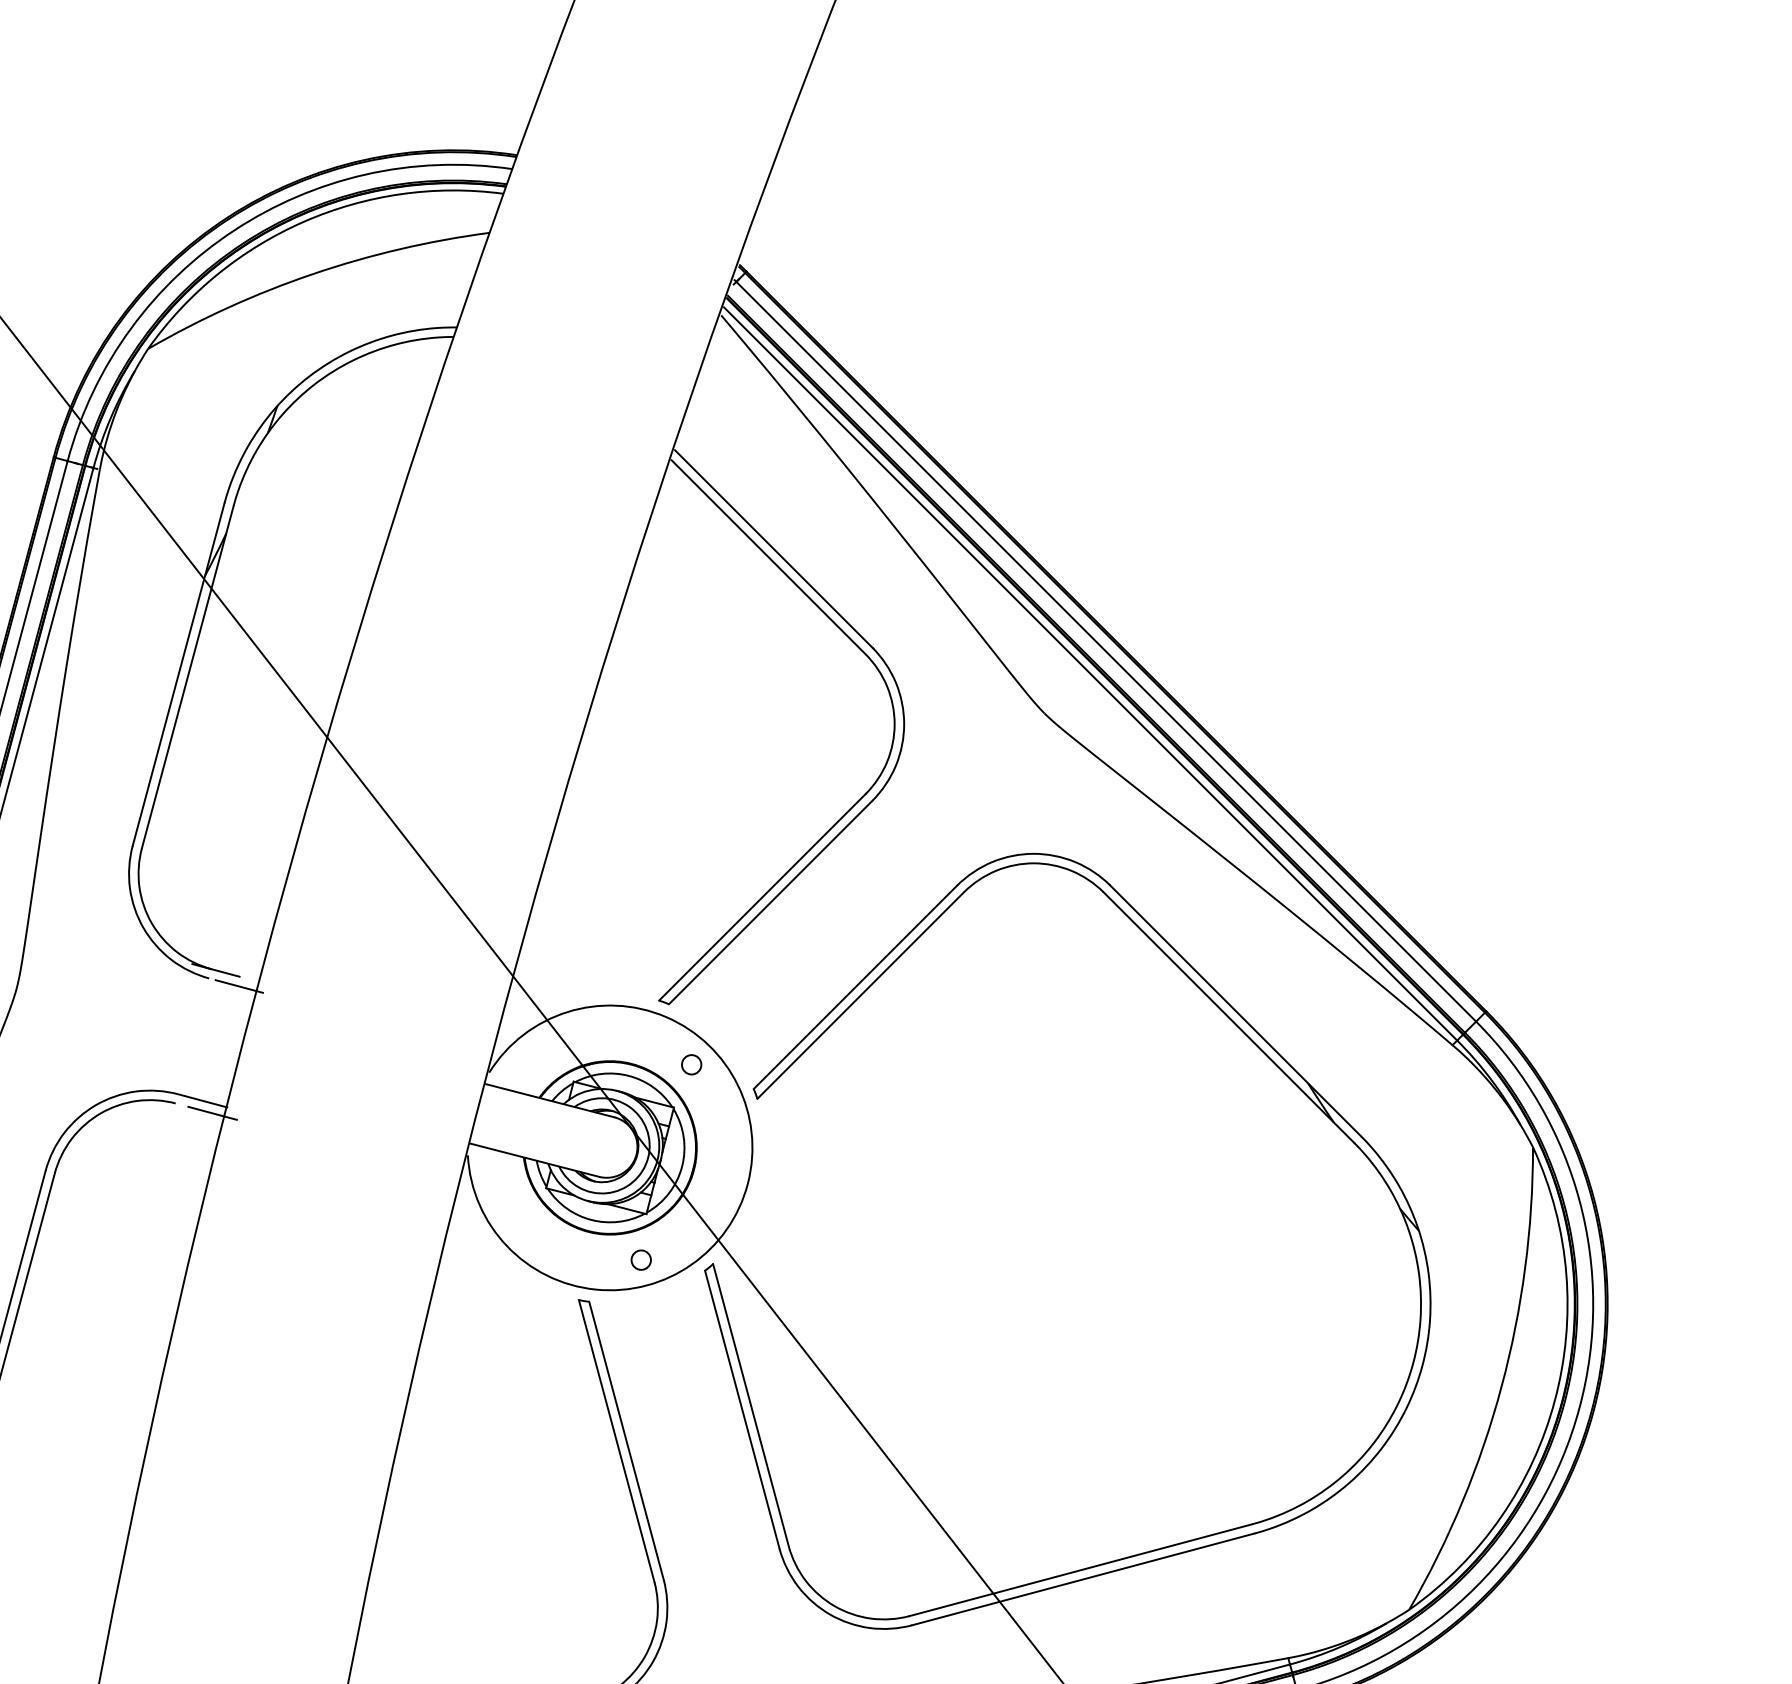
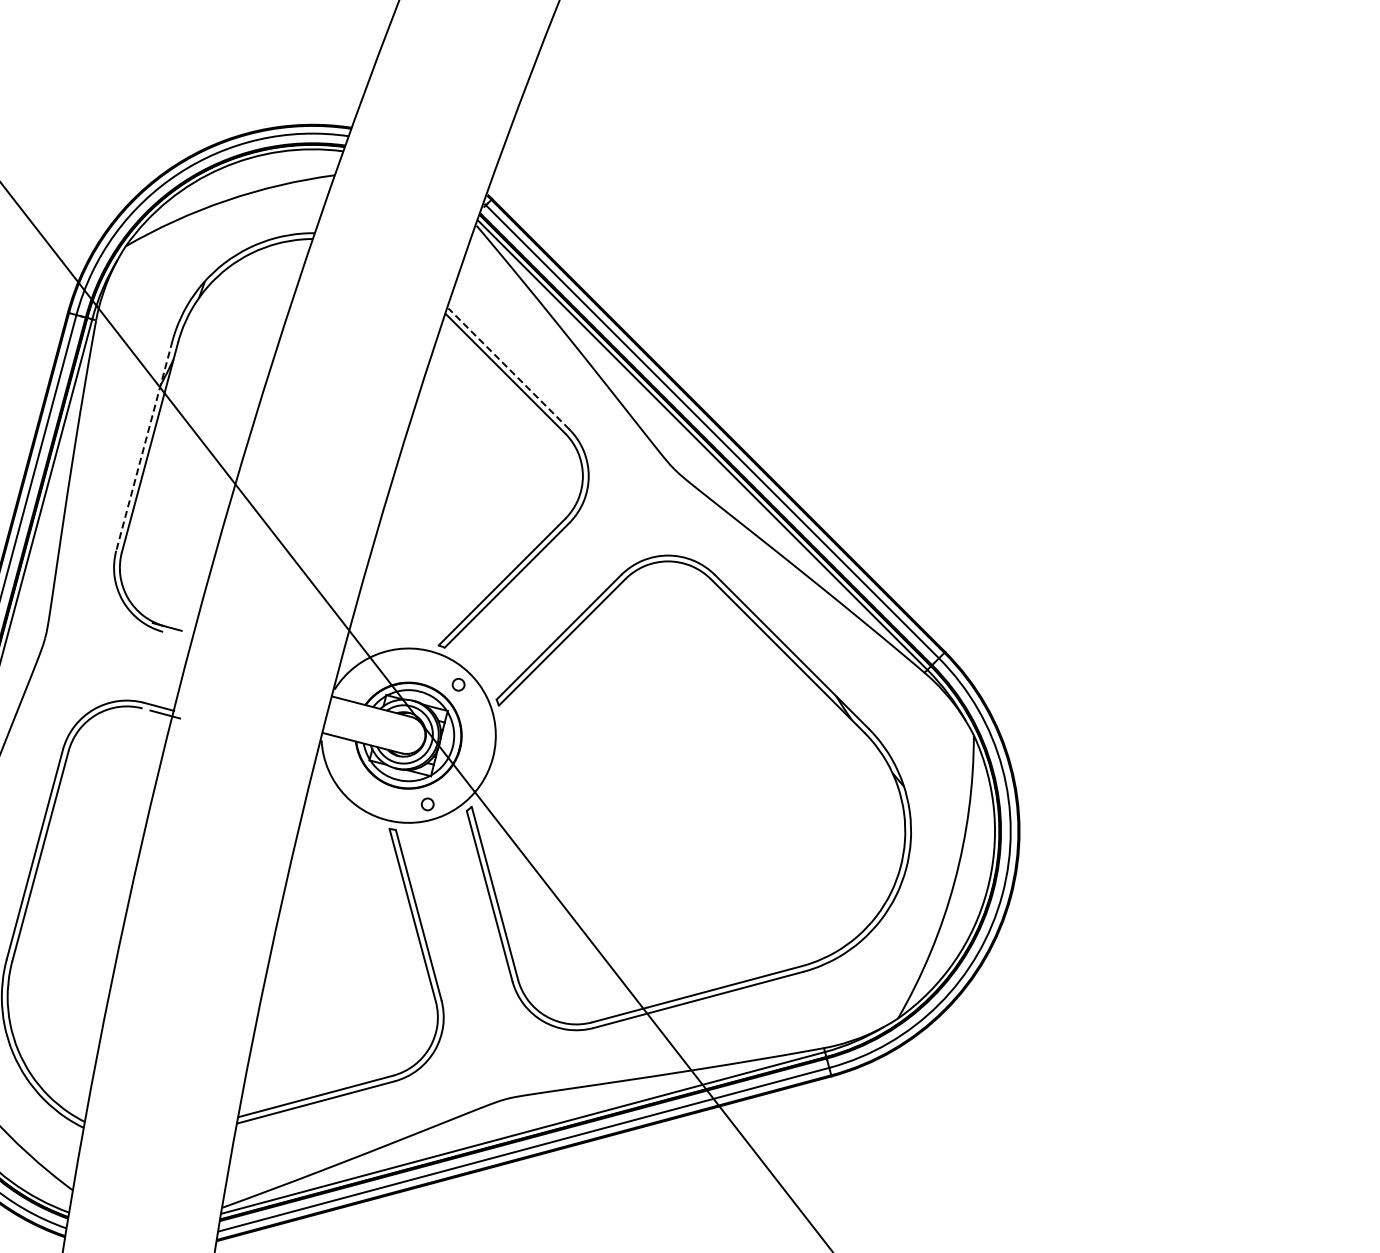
line: (773, 548) -> (508, 368), solid -> dashed
line: (178, 674) -> (144, 445), solid -> dashed
line: (239, 985) -> (181, 636), removed

